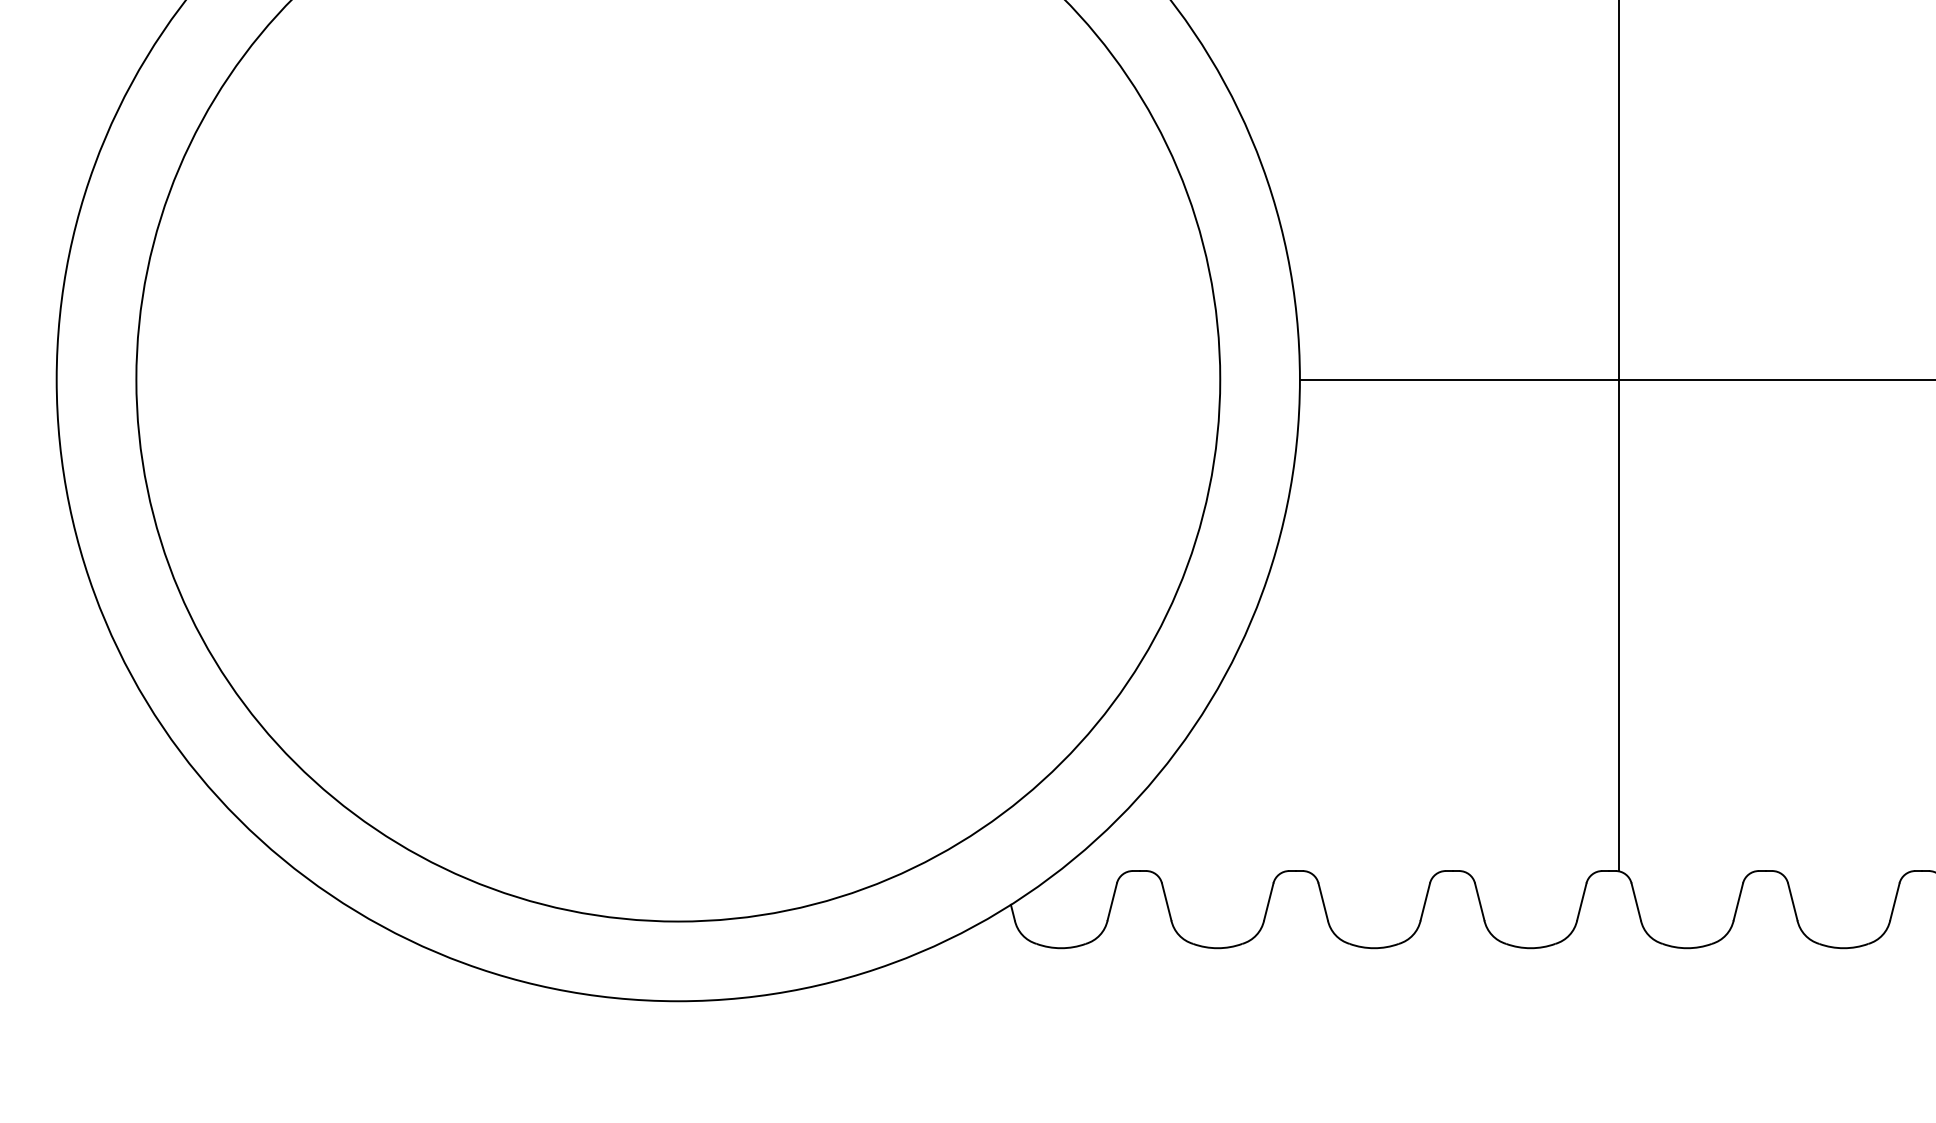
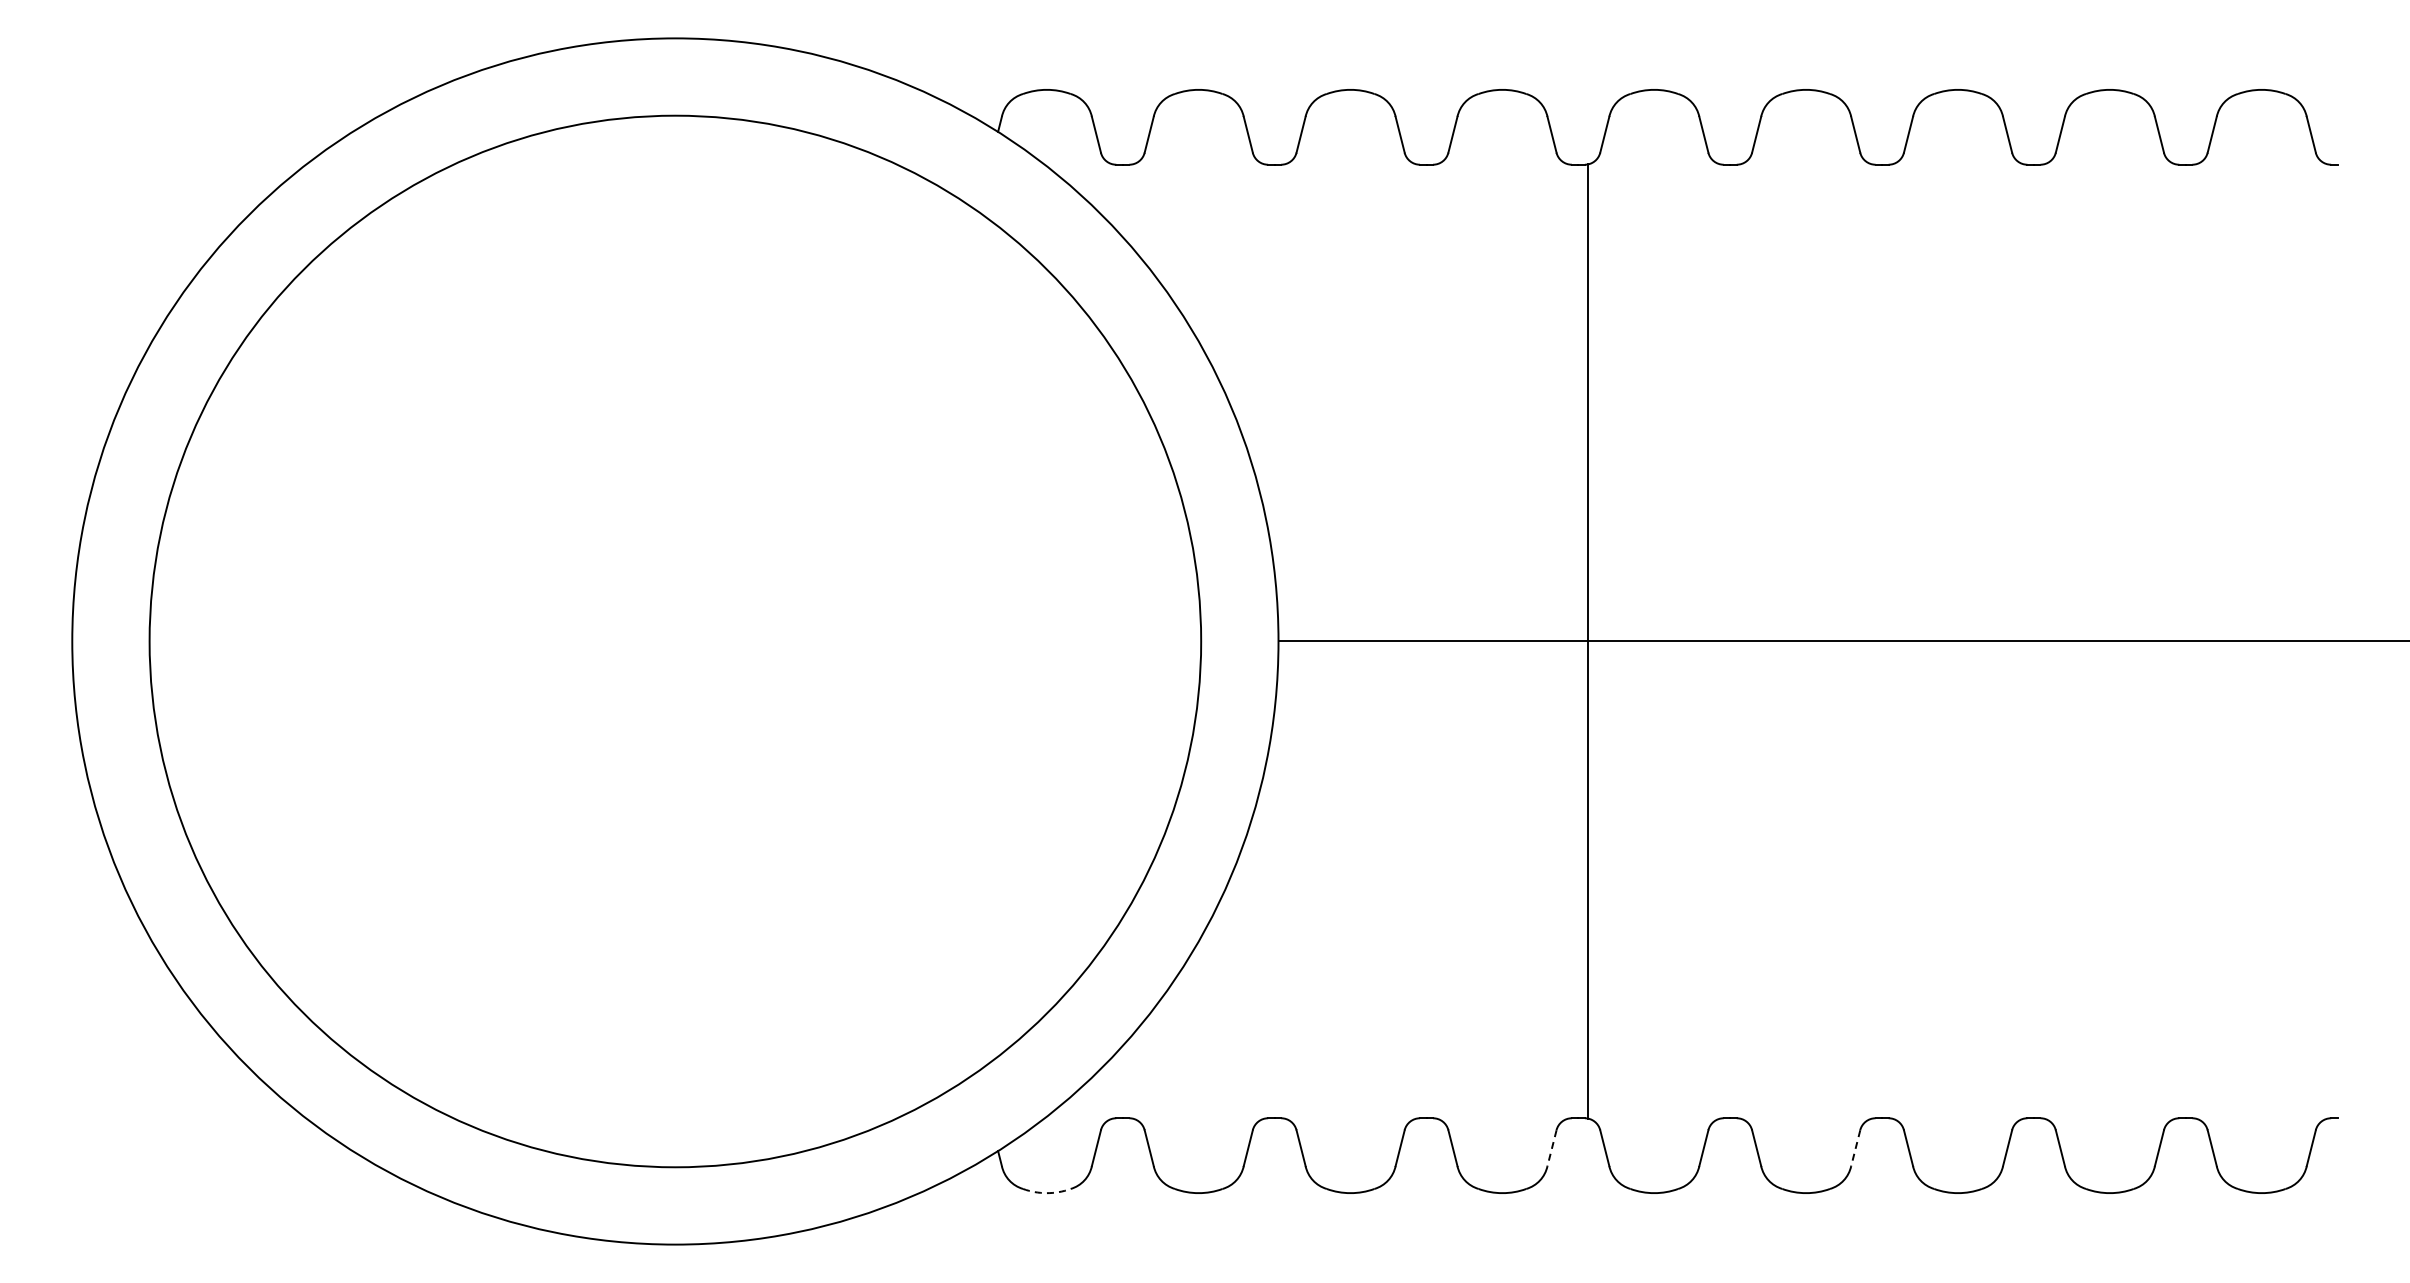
line: (1582, 902) -> (1552, 1148), solid -> dashed
line: (1894, 902) -> (1855, 1148), solid -> dashed
arc: (1060, 948) -> (1046, 1193), solid -> dashed

